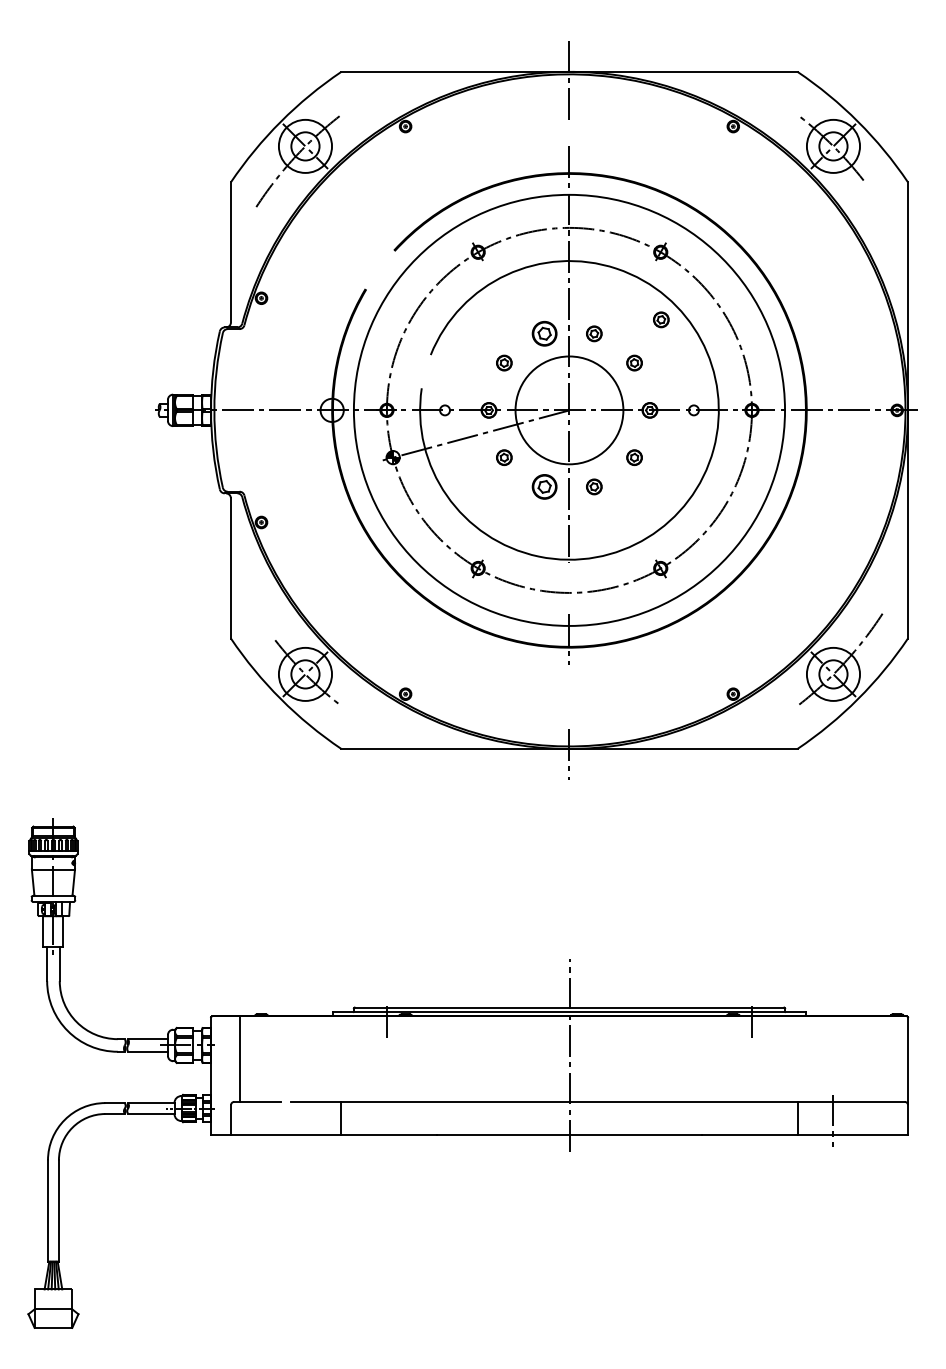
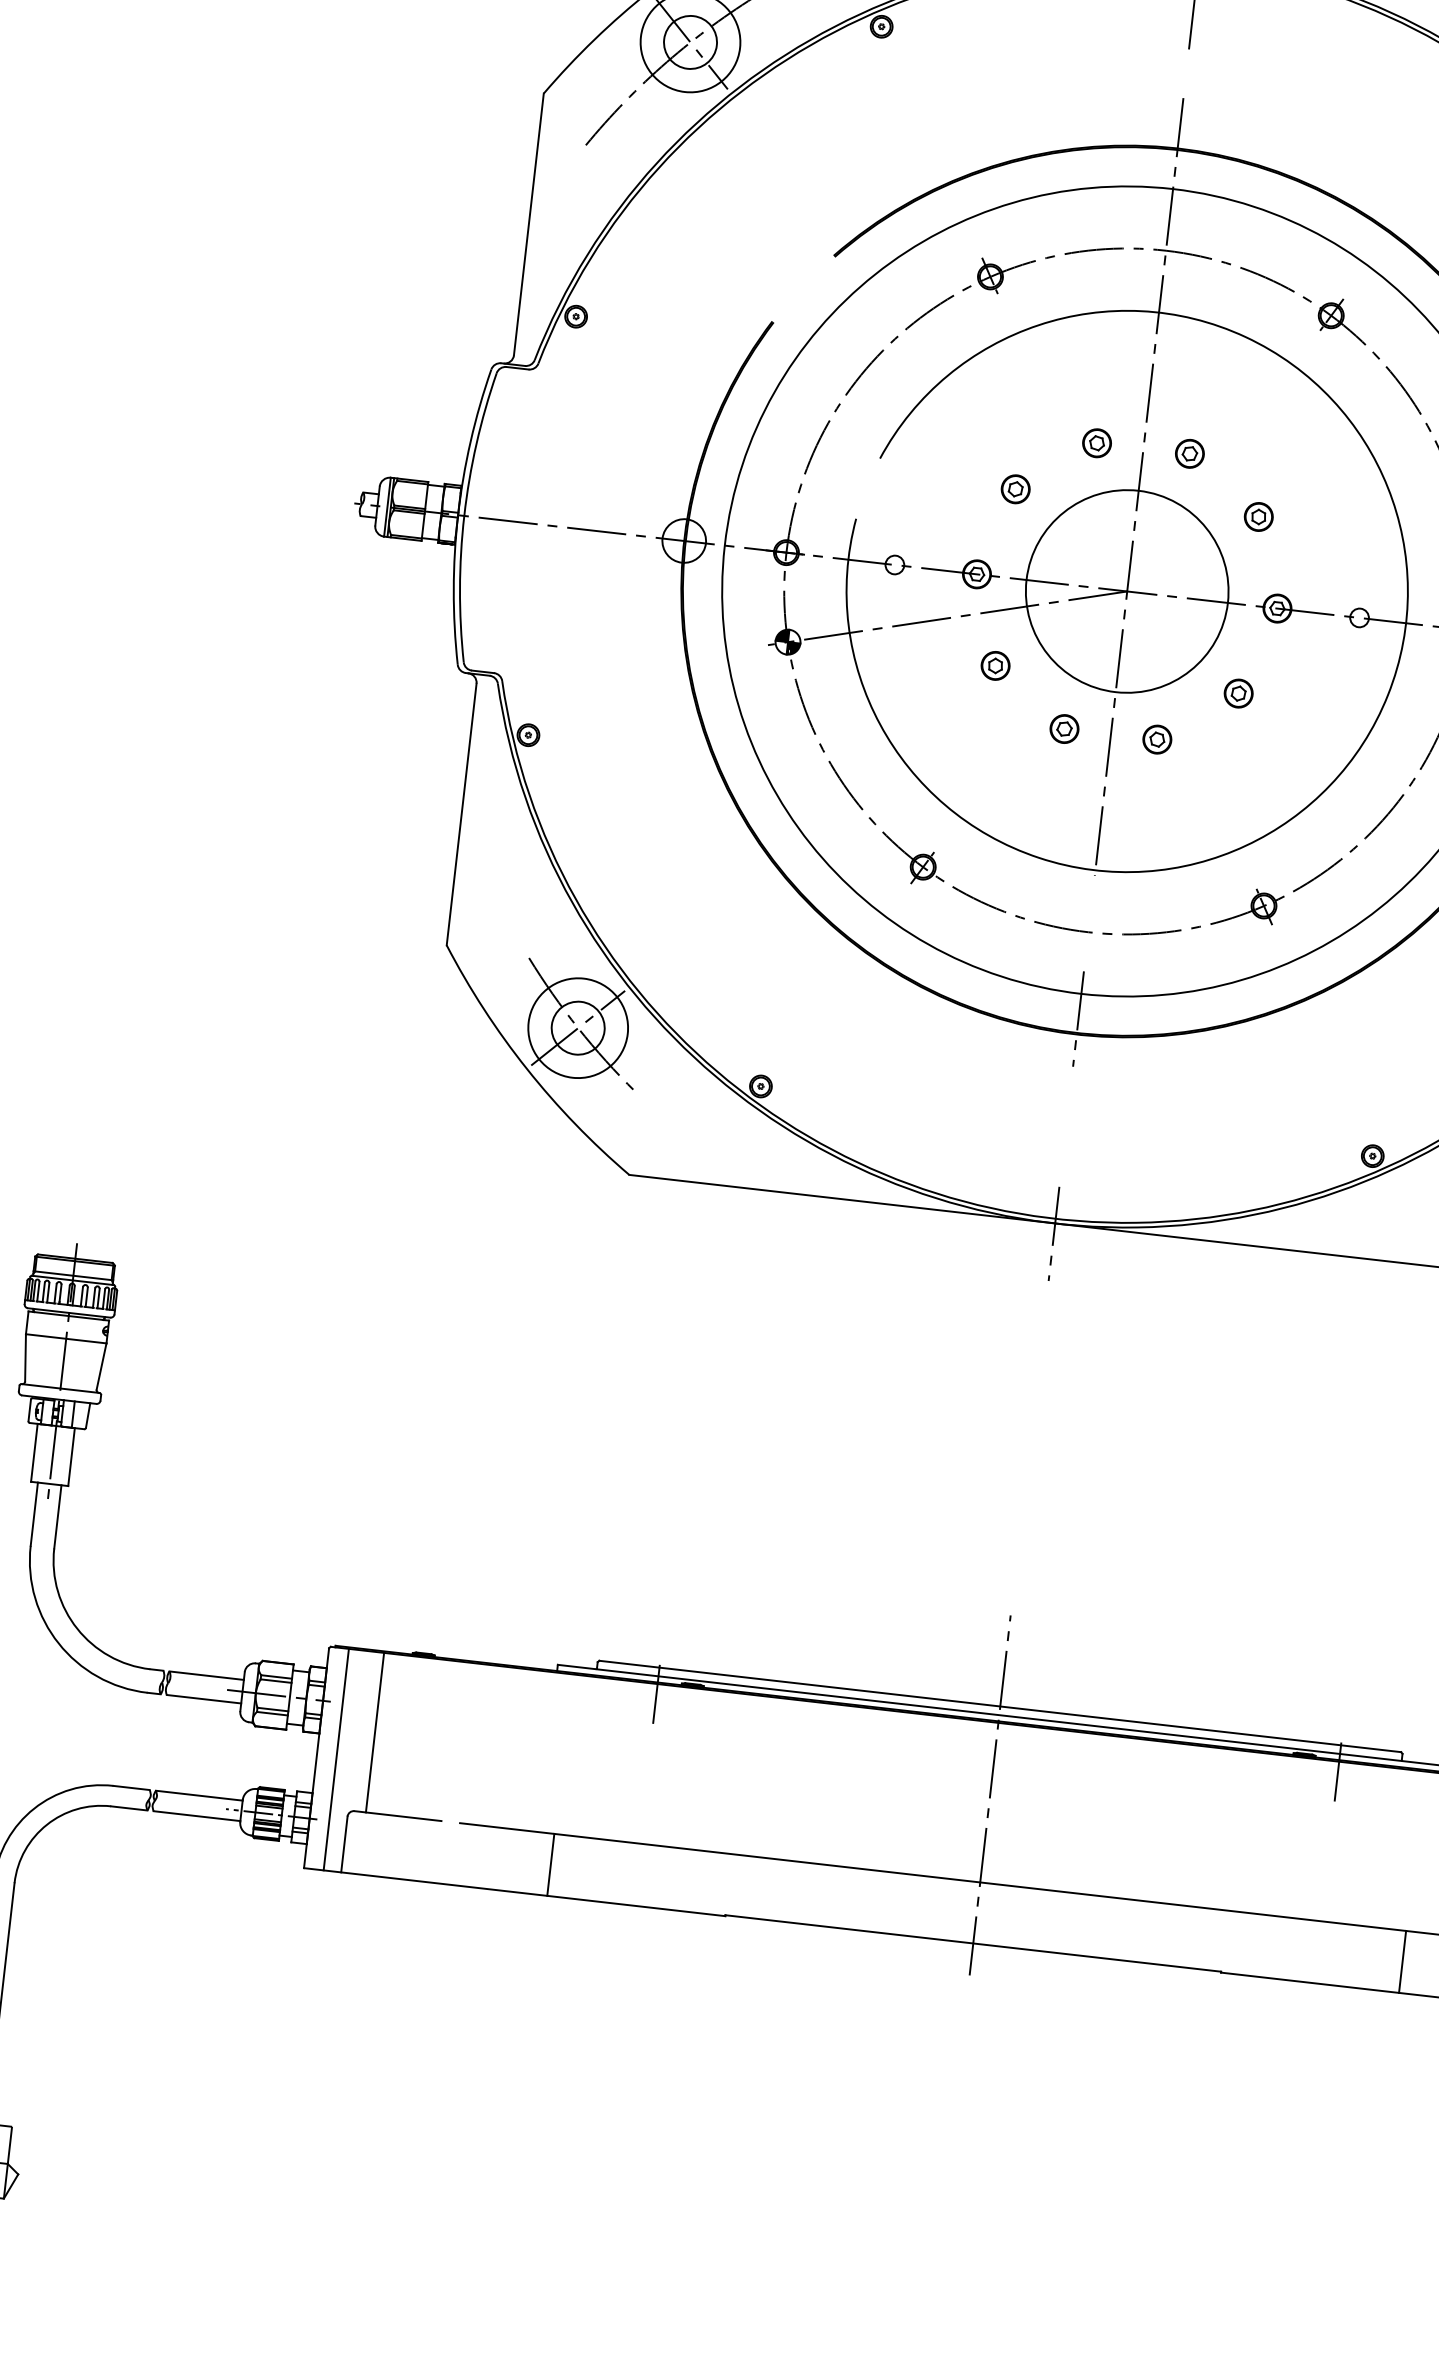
part: (661, 319) -> (1318, 441), removed
part: (544, 333) -> (1096, 442), size x0.62
part: (544, 486) -> (1064, 728), size x0.62
line: (221, 1075) -> (336, 1759), added

